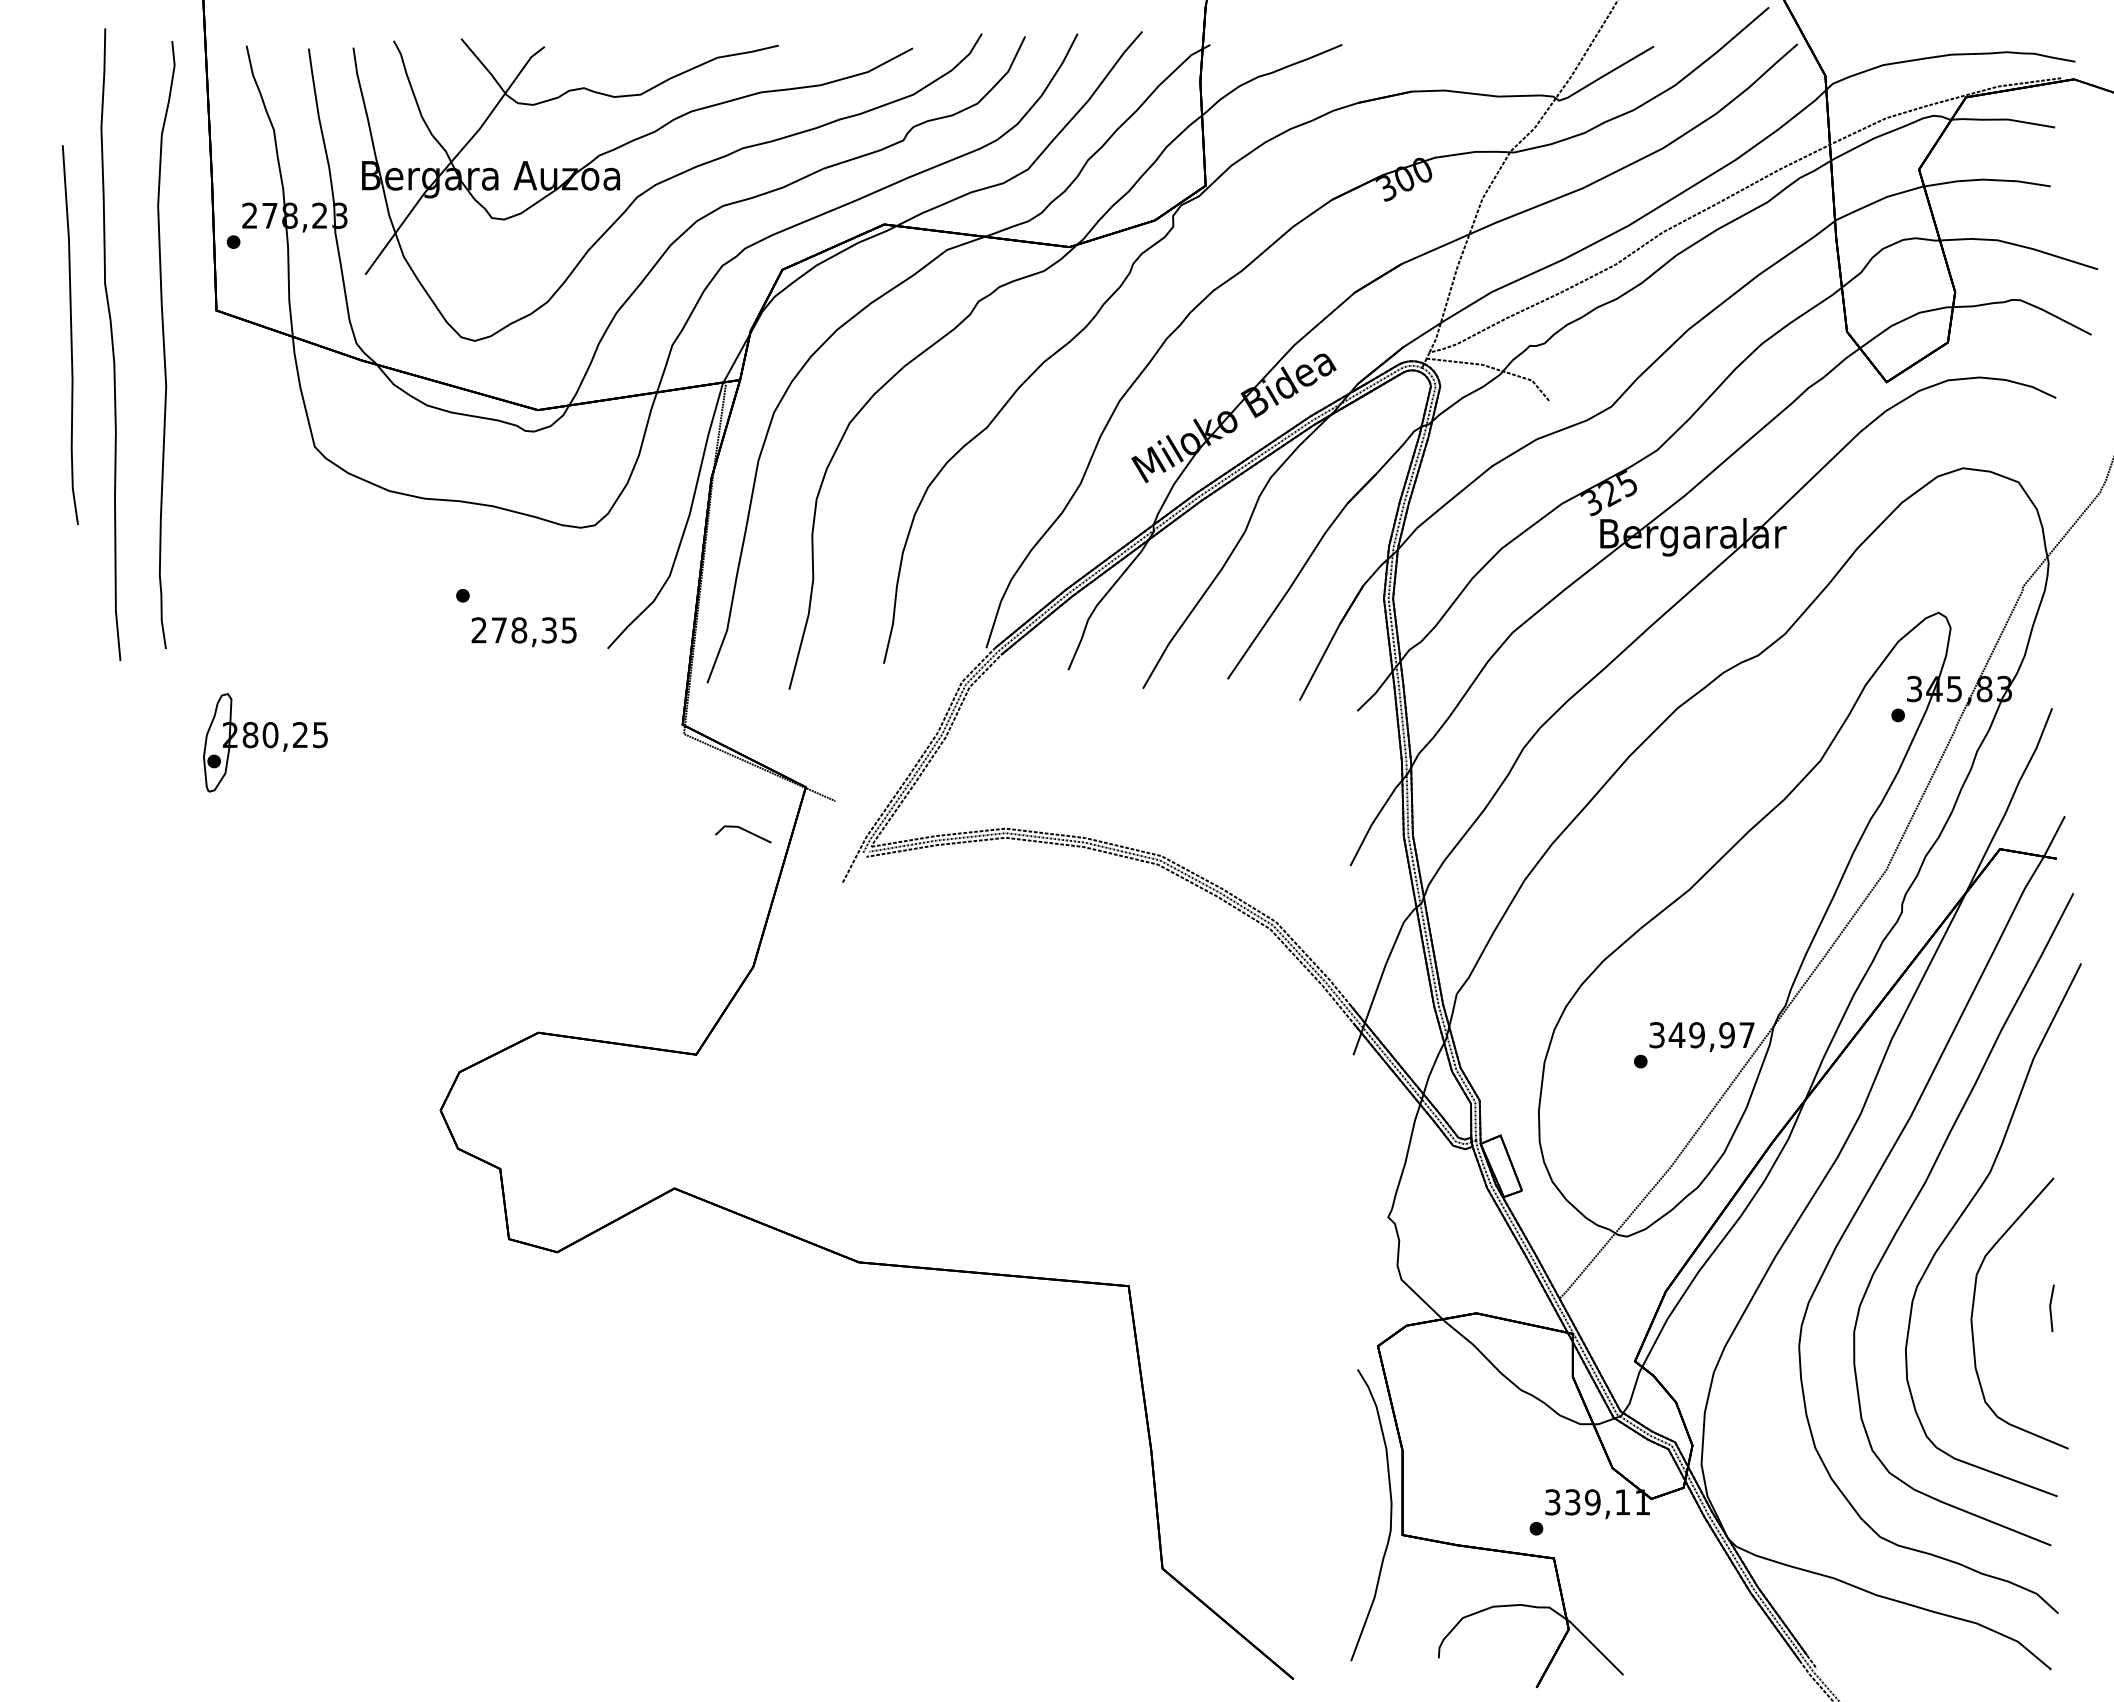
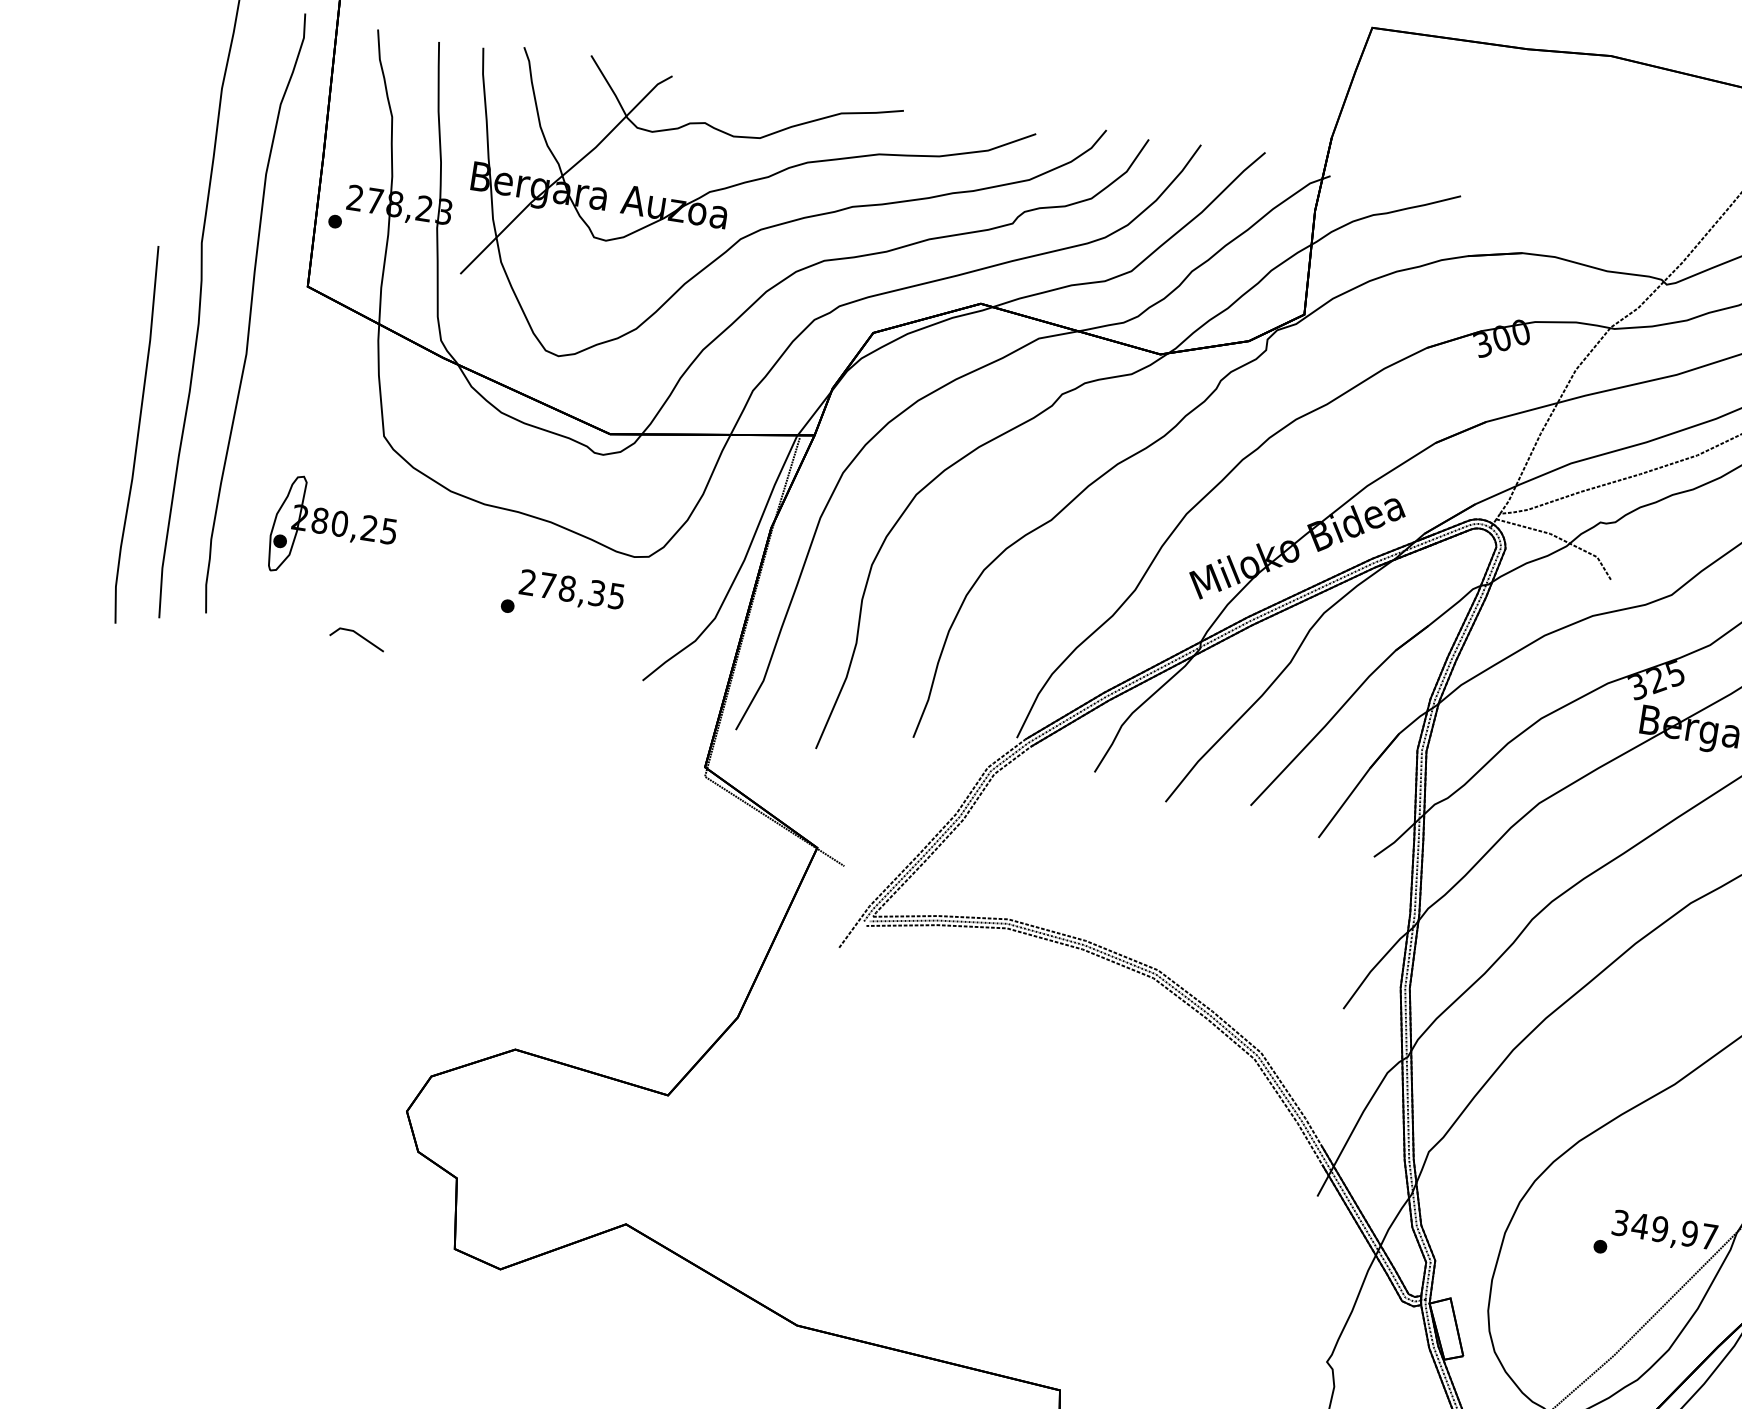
curve: (70, 335) -> (137, 435), moved
text: (523, 632) -> (571, 591), moved
part: (265, 742) -> (333, 530), moved
line: (745, 831) -> (359, 636), moved

